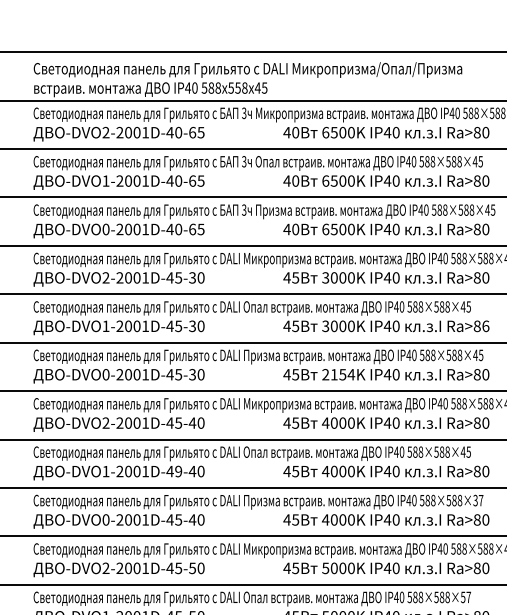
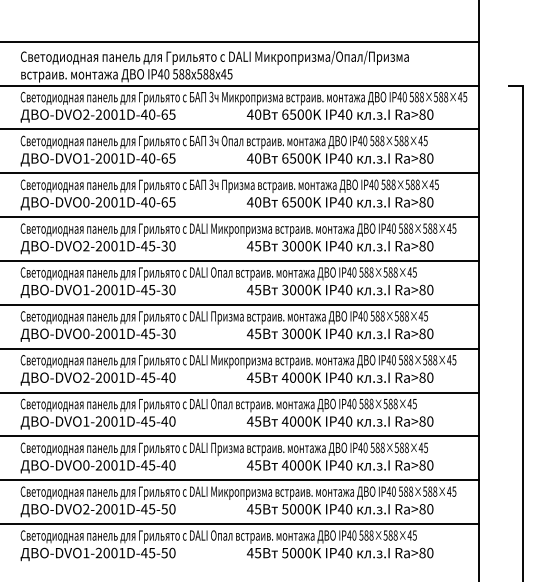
text: (237, 88) -> (205, 74), 558 -> 588
text: (486, 325) -> (430, 289), Ra>86 -> Ra>80
text: (338, 374) -> (296, 333), 2154K -> 3000K
text: (178, 471) -> (151, 421), -DVO1-2001D-49-40 -> -DVO1-2001D-45-40
text: (478, 500) -> (423, 447), 588×588×37 -> 588×588×45
text: (465, 597) -> (411, 535), 588×588×57 -> 588×588×45

